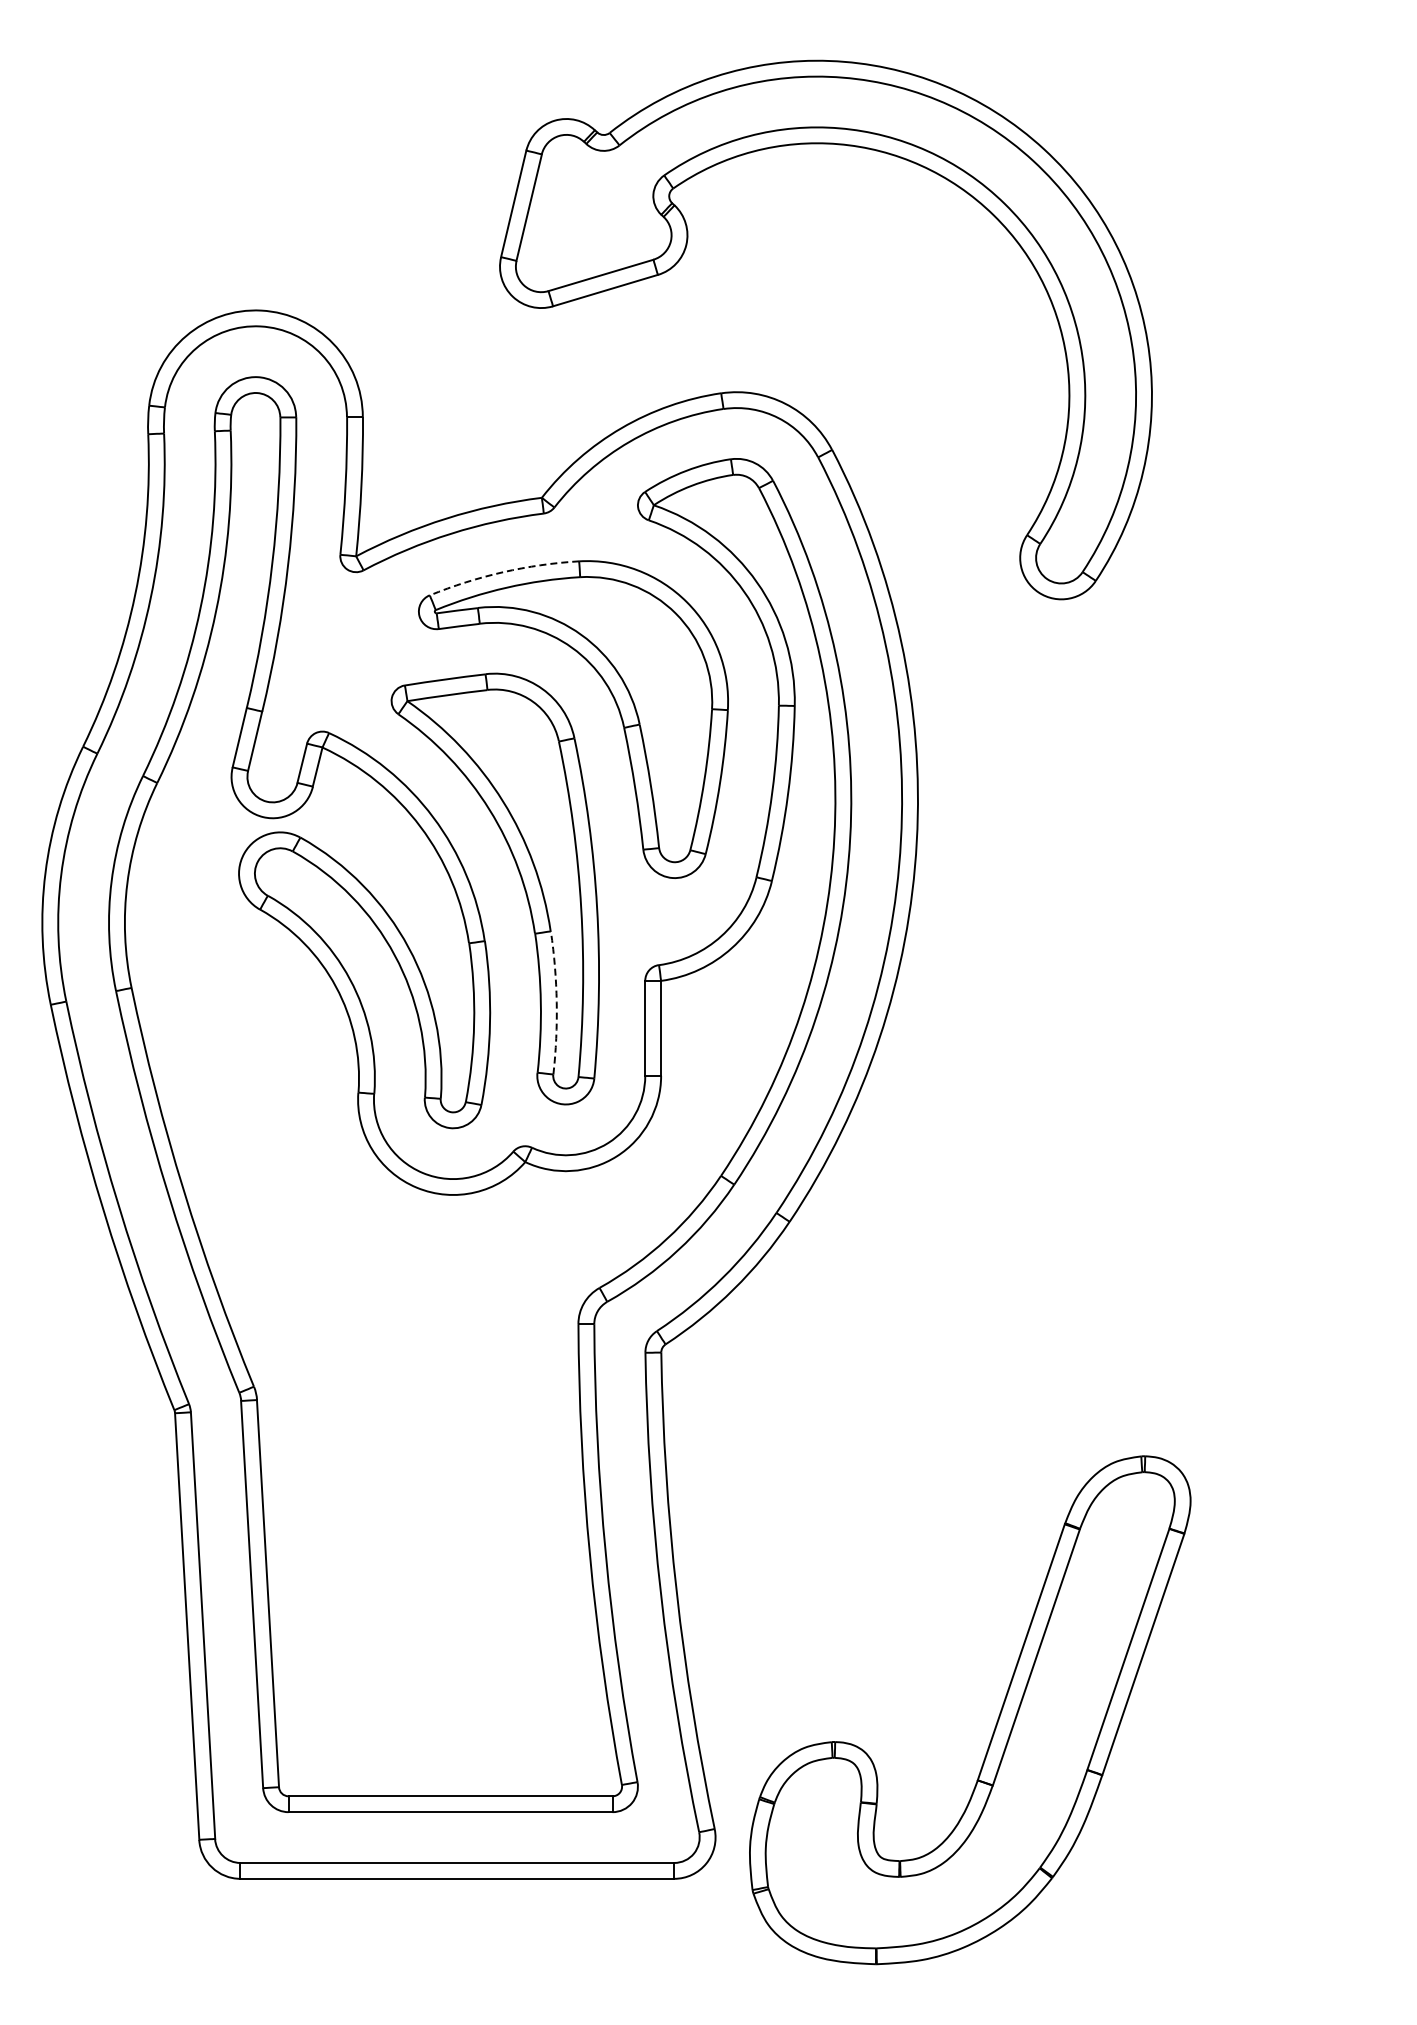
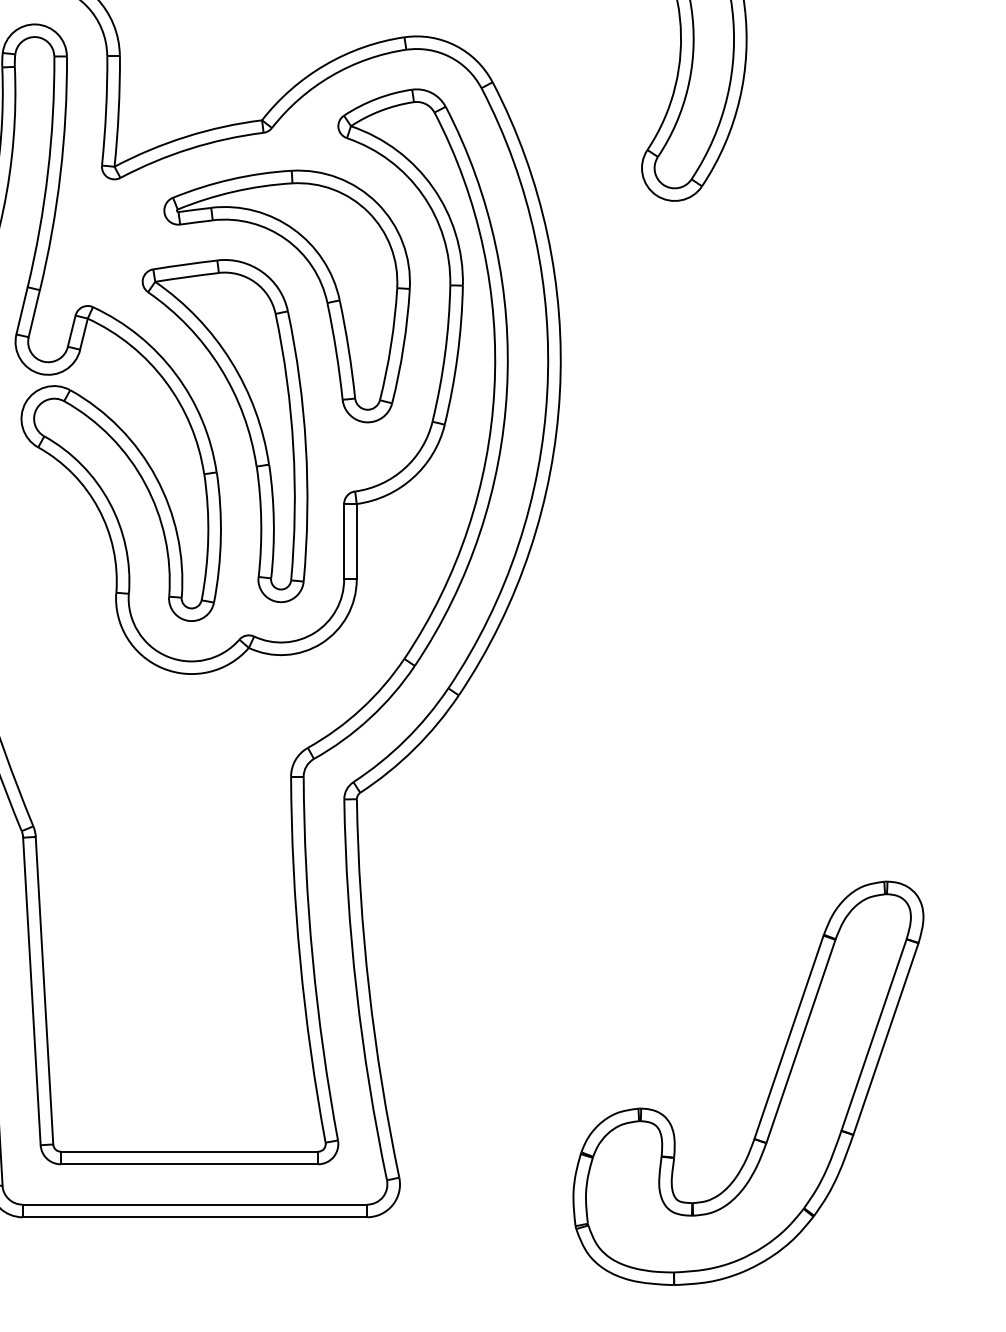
arc: (503, 572) -> (231, 179), dashed -> solid
arc: (556, 1002) -> (273, 521), dashed -> solid
part: (997, 1718) -> (770, 1089), moved

